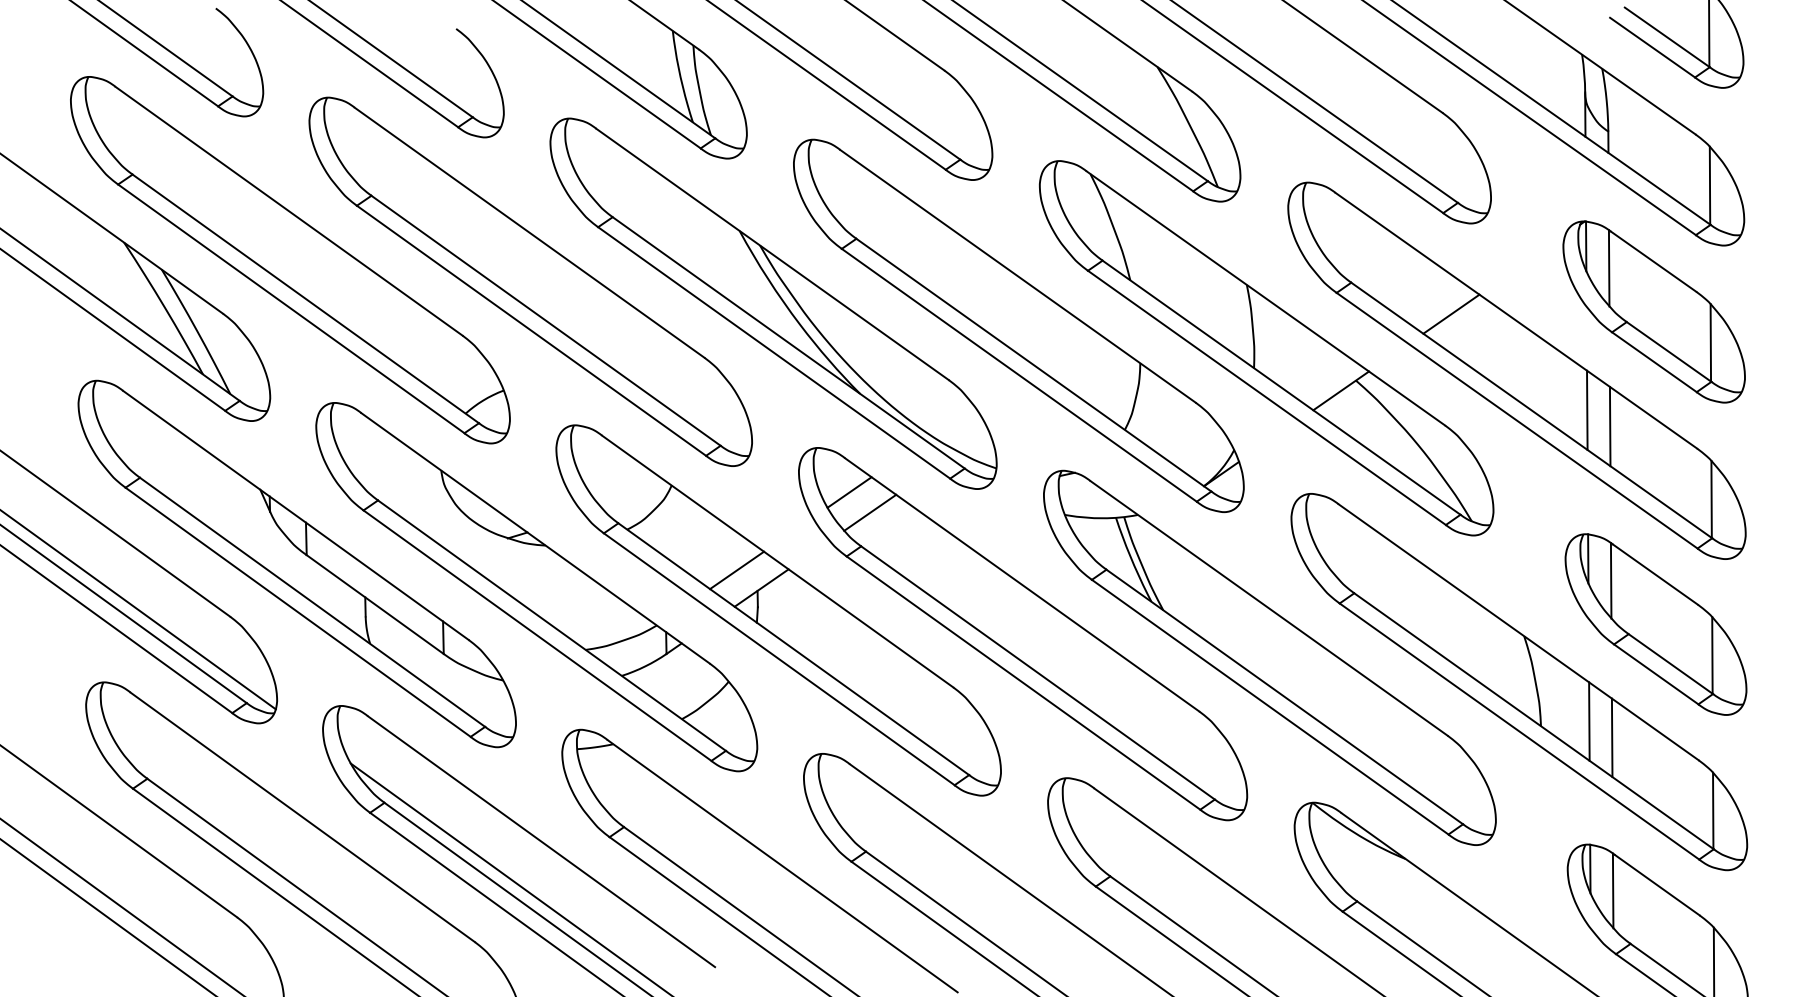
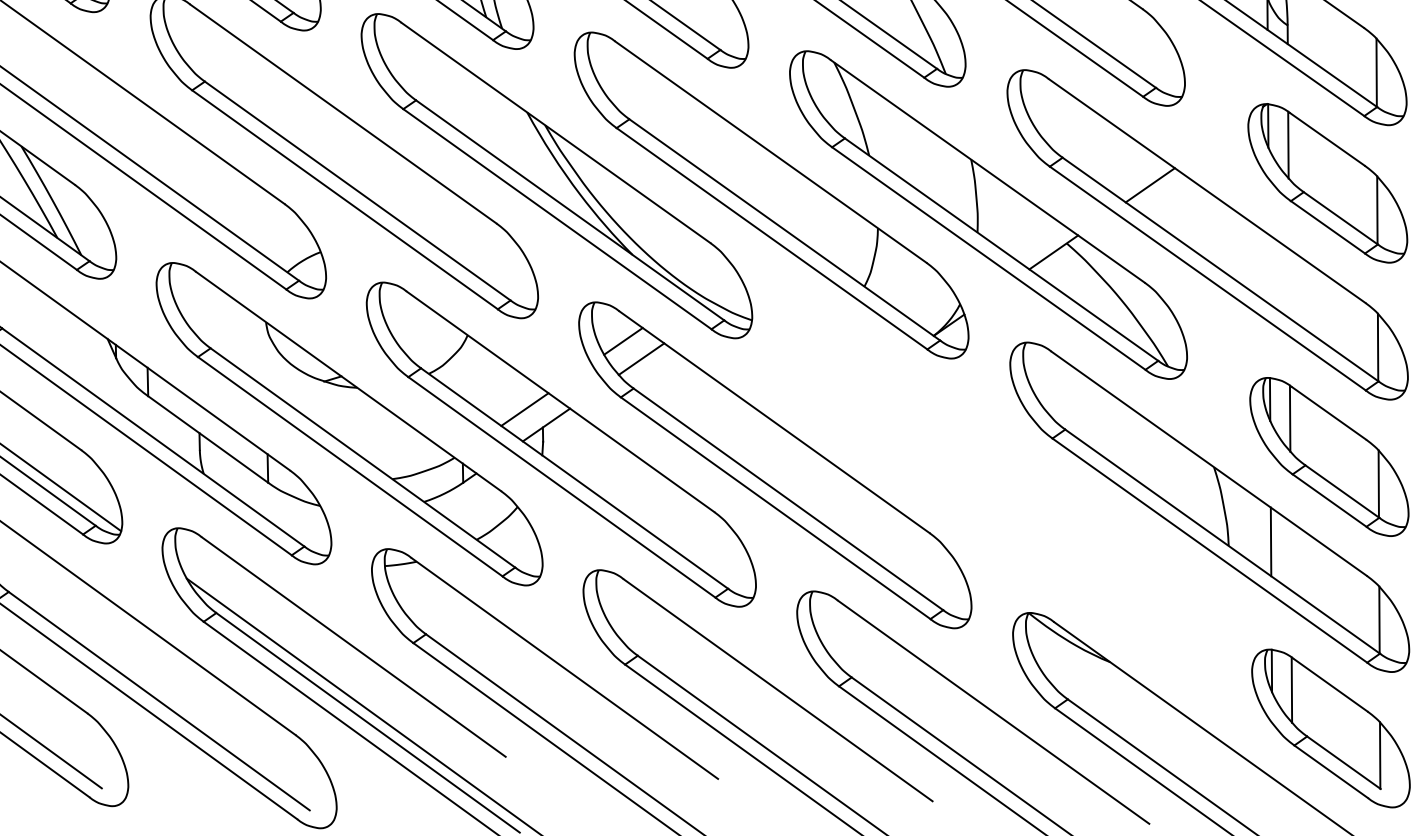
line: (1587, 409) -> (1269, 268), removed
line: (1609, 426) -> (1288, 283), removed
part: (1269, 657) -> (991, 485), removed
line: (1611, 737) -> (1290, 555), removed

